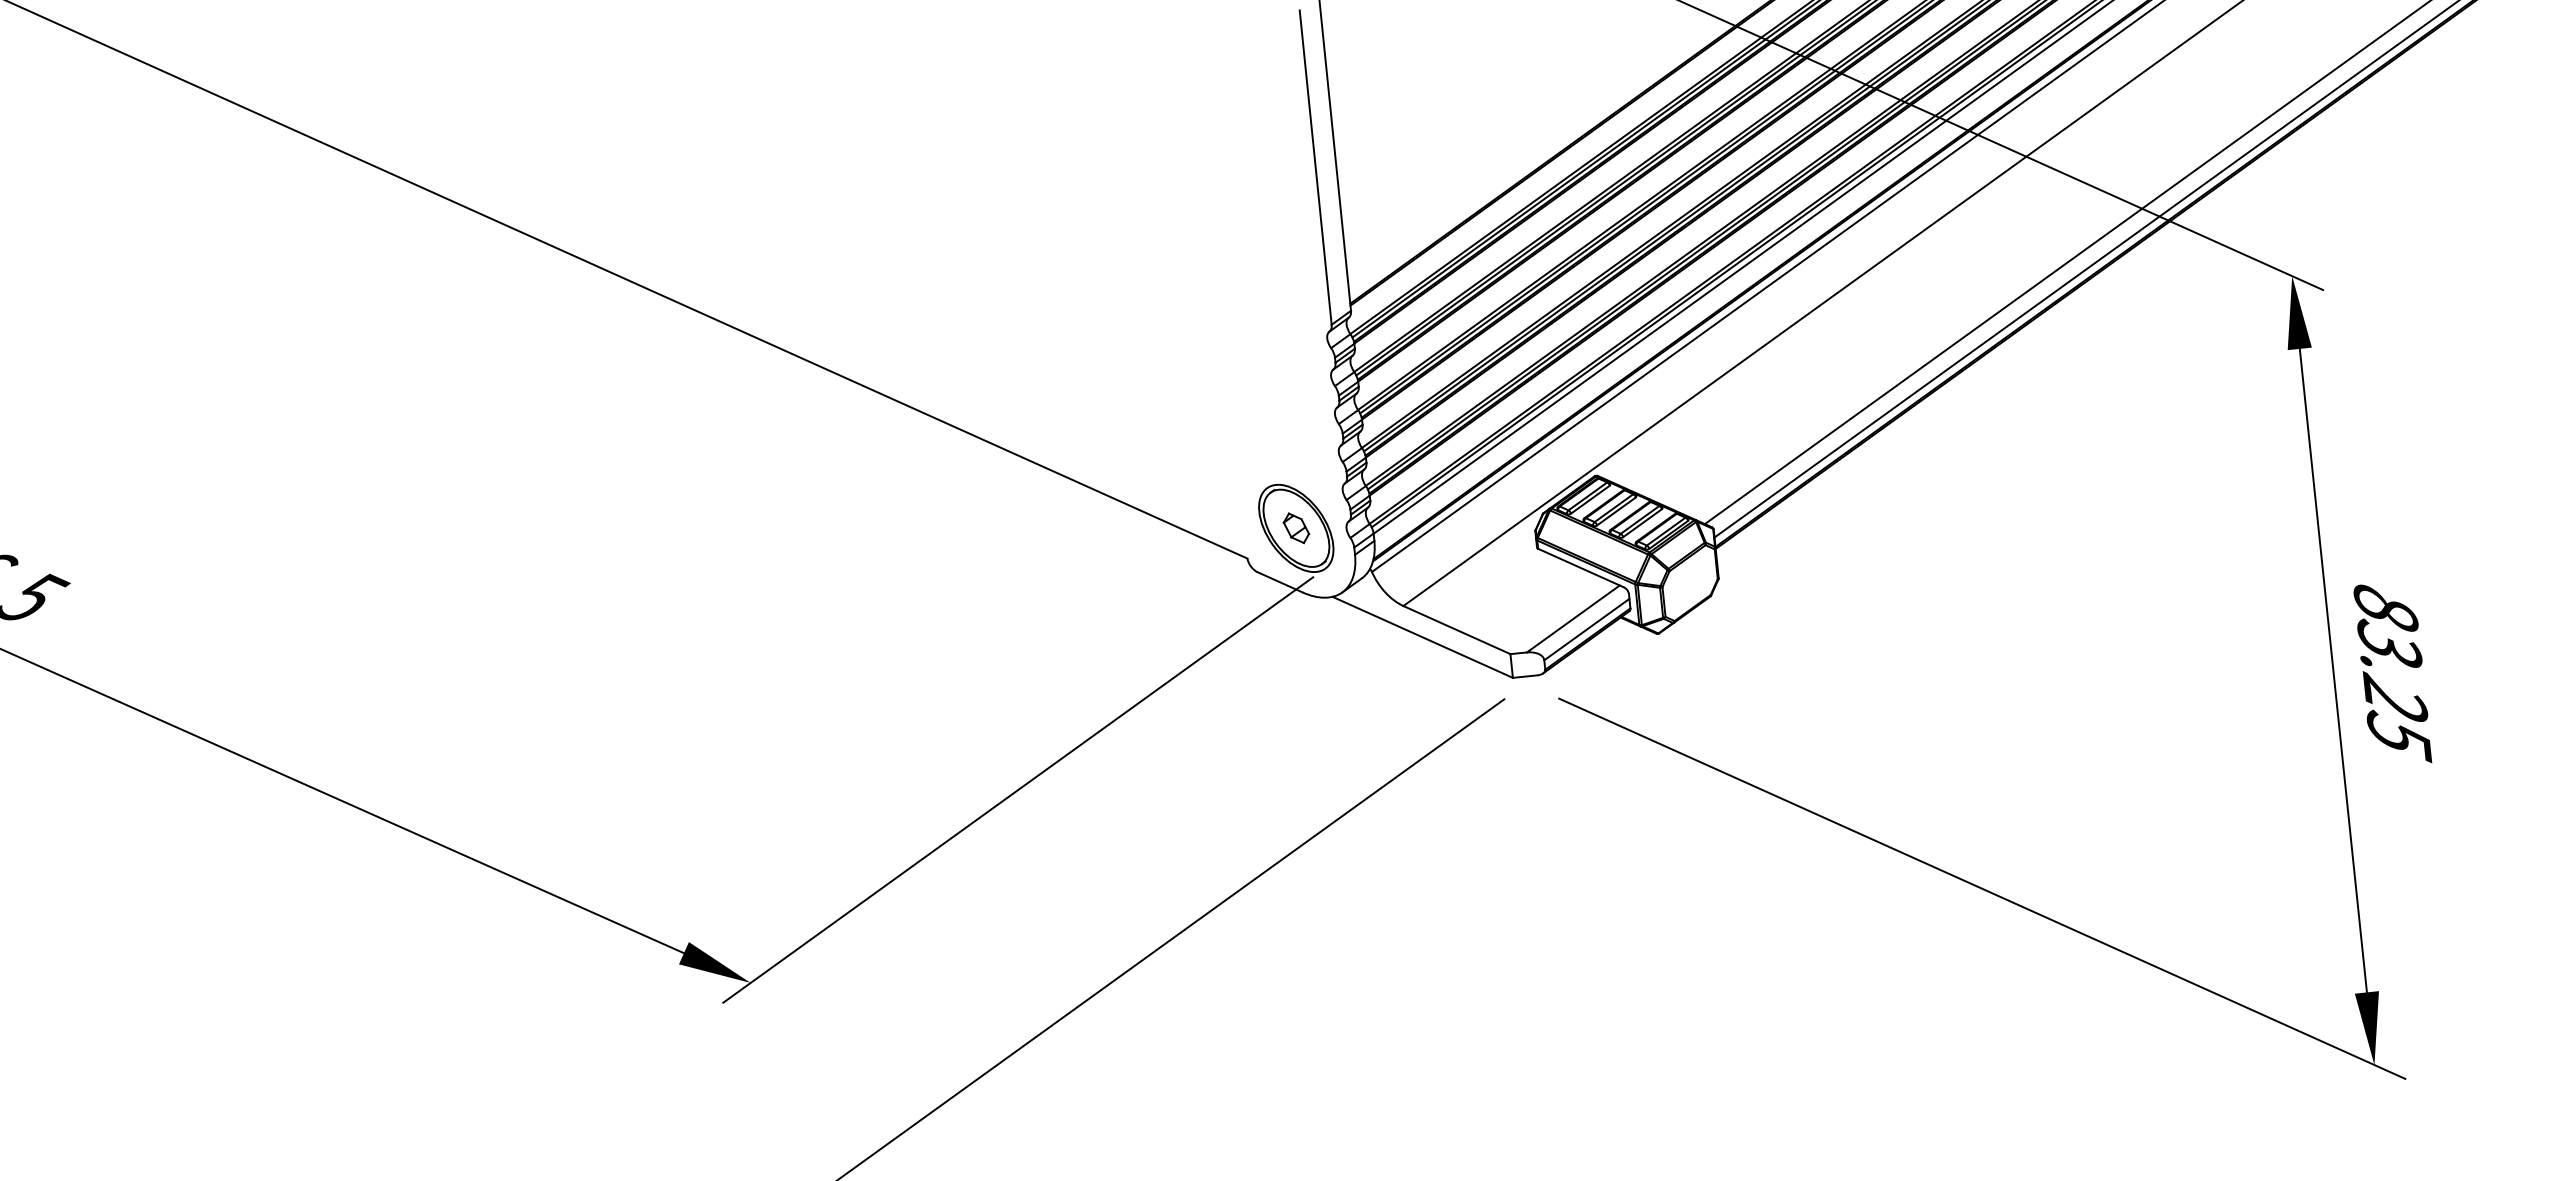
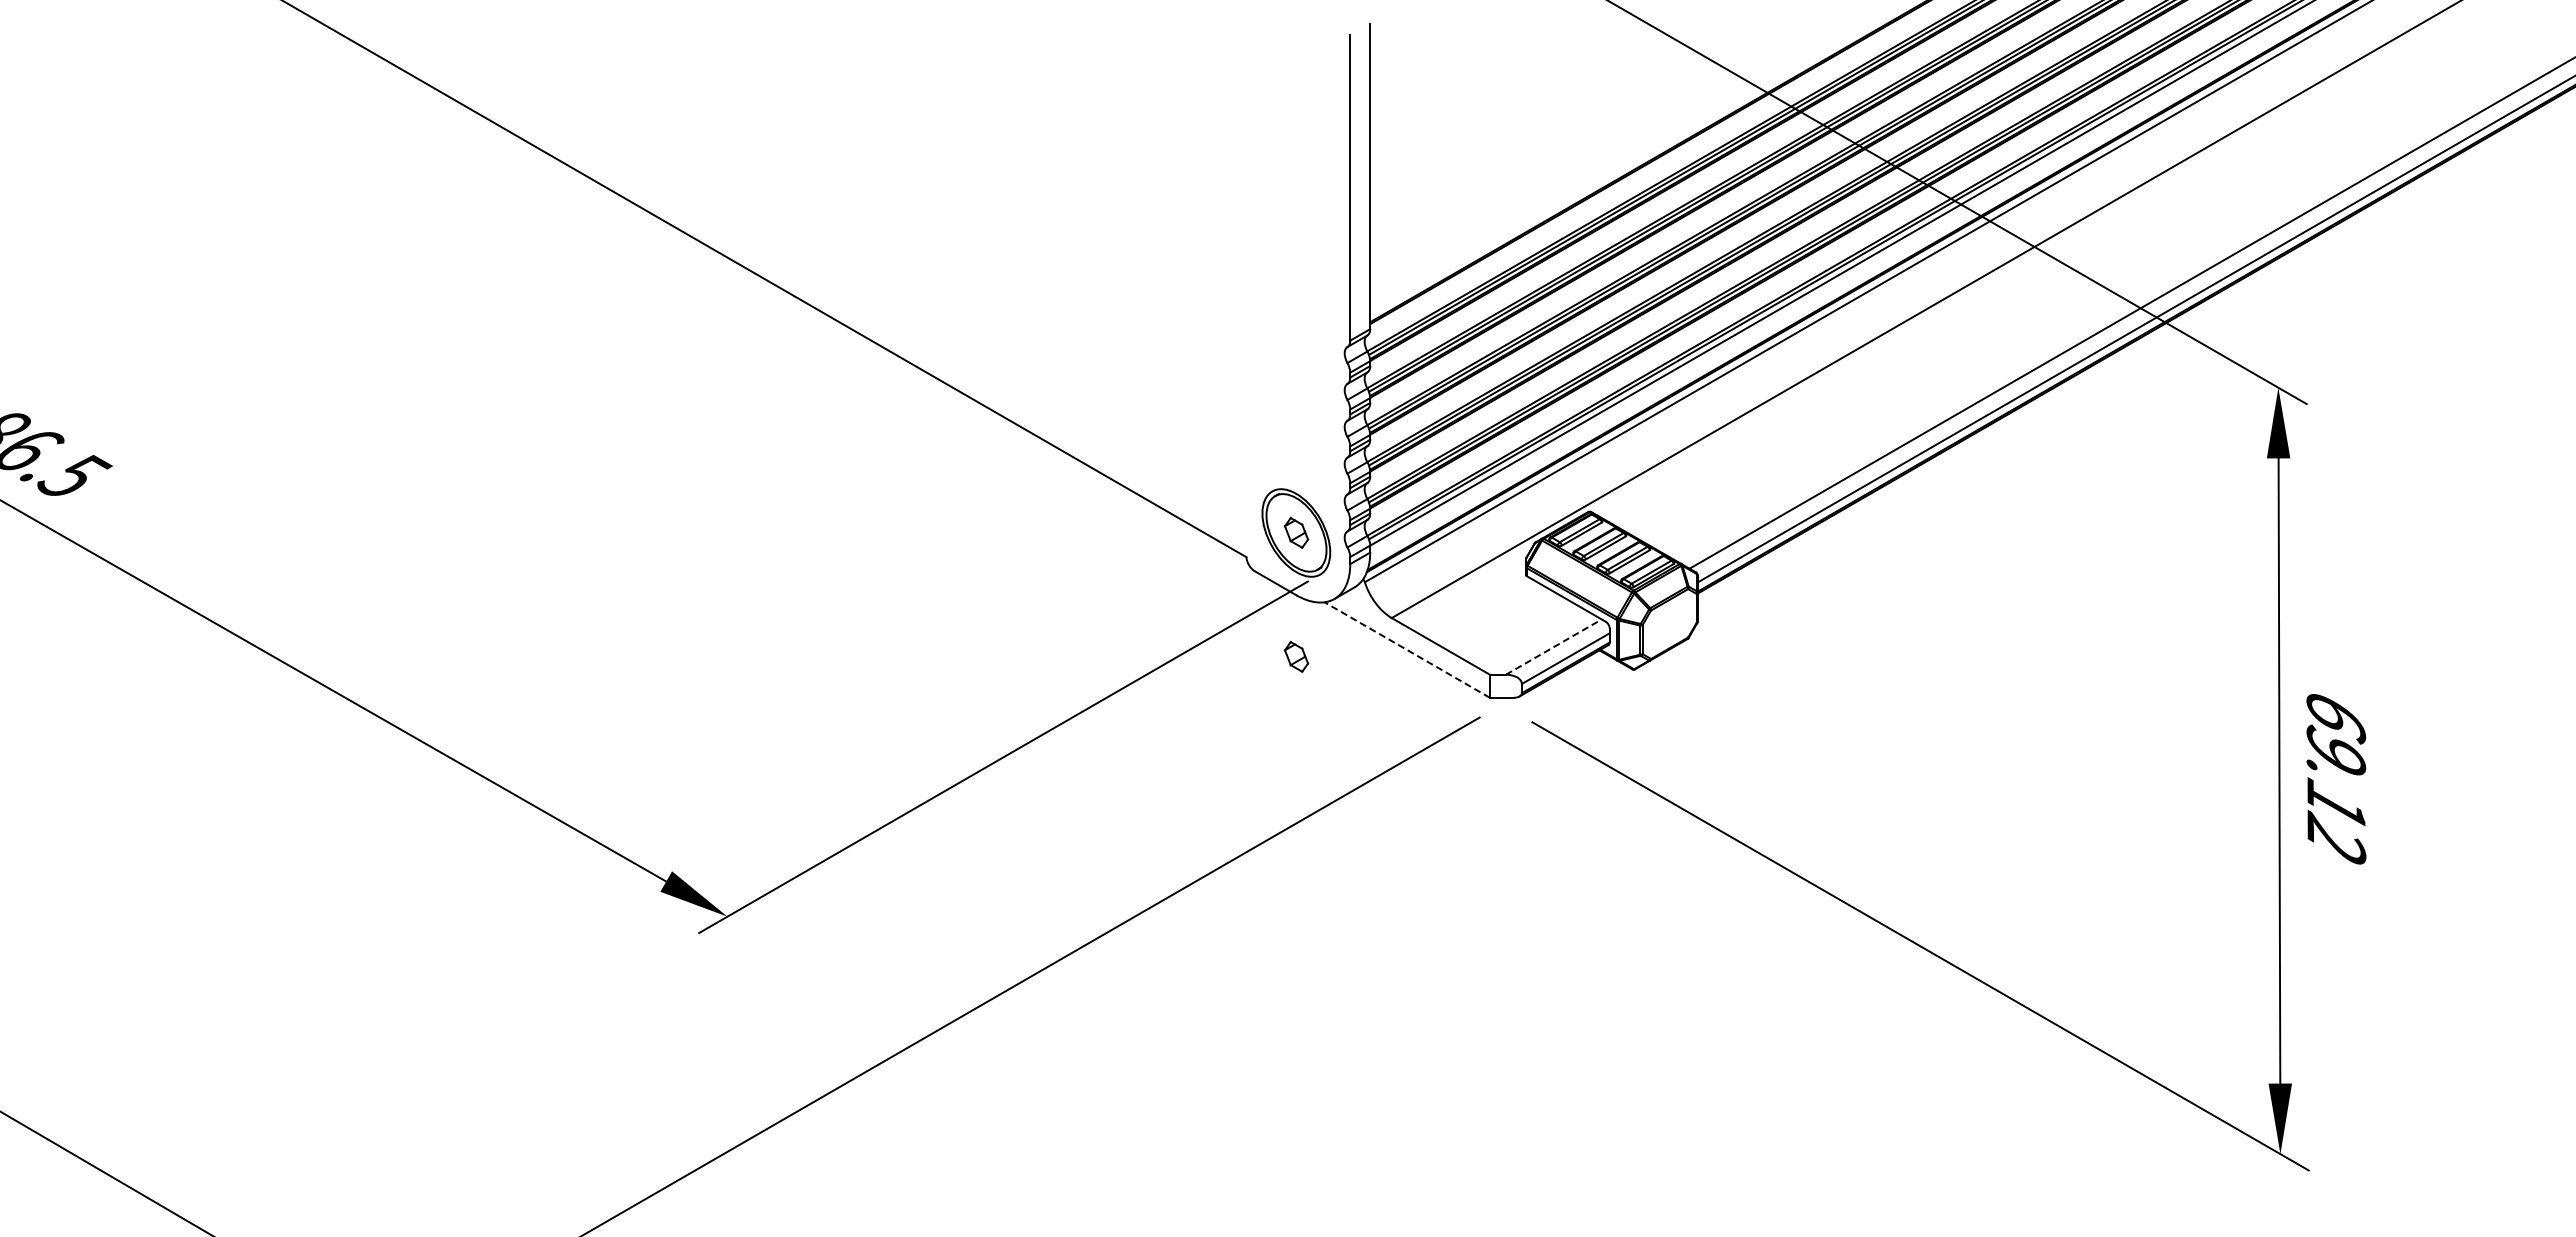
line: (1573, 618) -> (1554, 646), solid -> dashed
line: (1421, 636) -> (1406, 649), solid -> dashed
part: (1309, 655) -> (1296, 656), added
text: (2393, 674) -> (2336, 780), 83.25 -> 69.12

